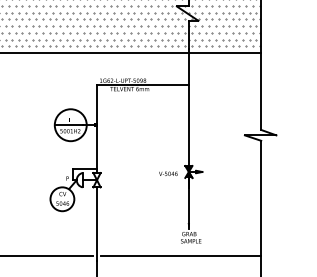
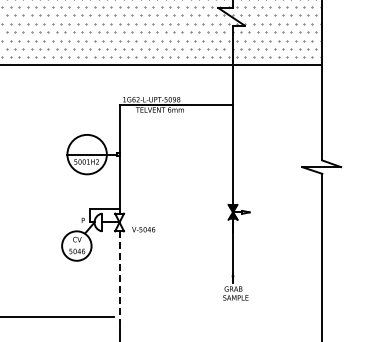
text: (168, 173) -> (143, 229), moved
line: (96, 224) -> (119, 277), solid -> dashed
line: (181, 256) -> (223, 316), removed

